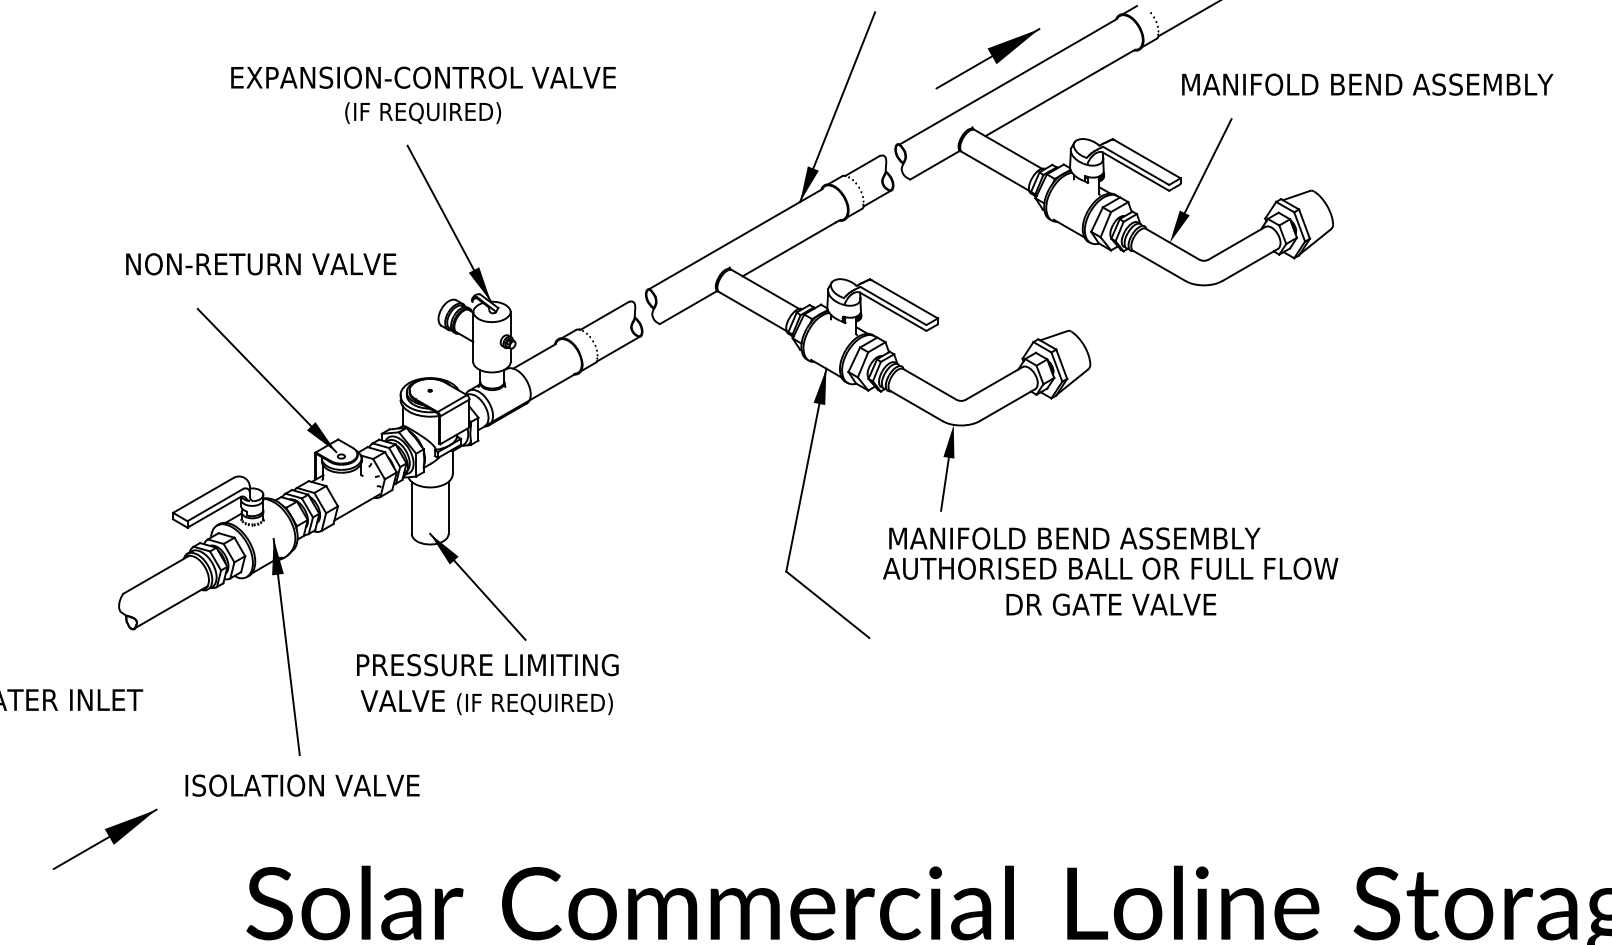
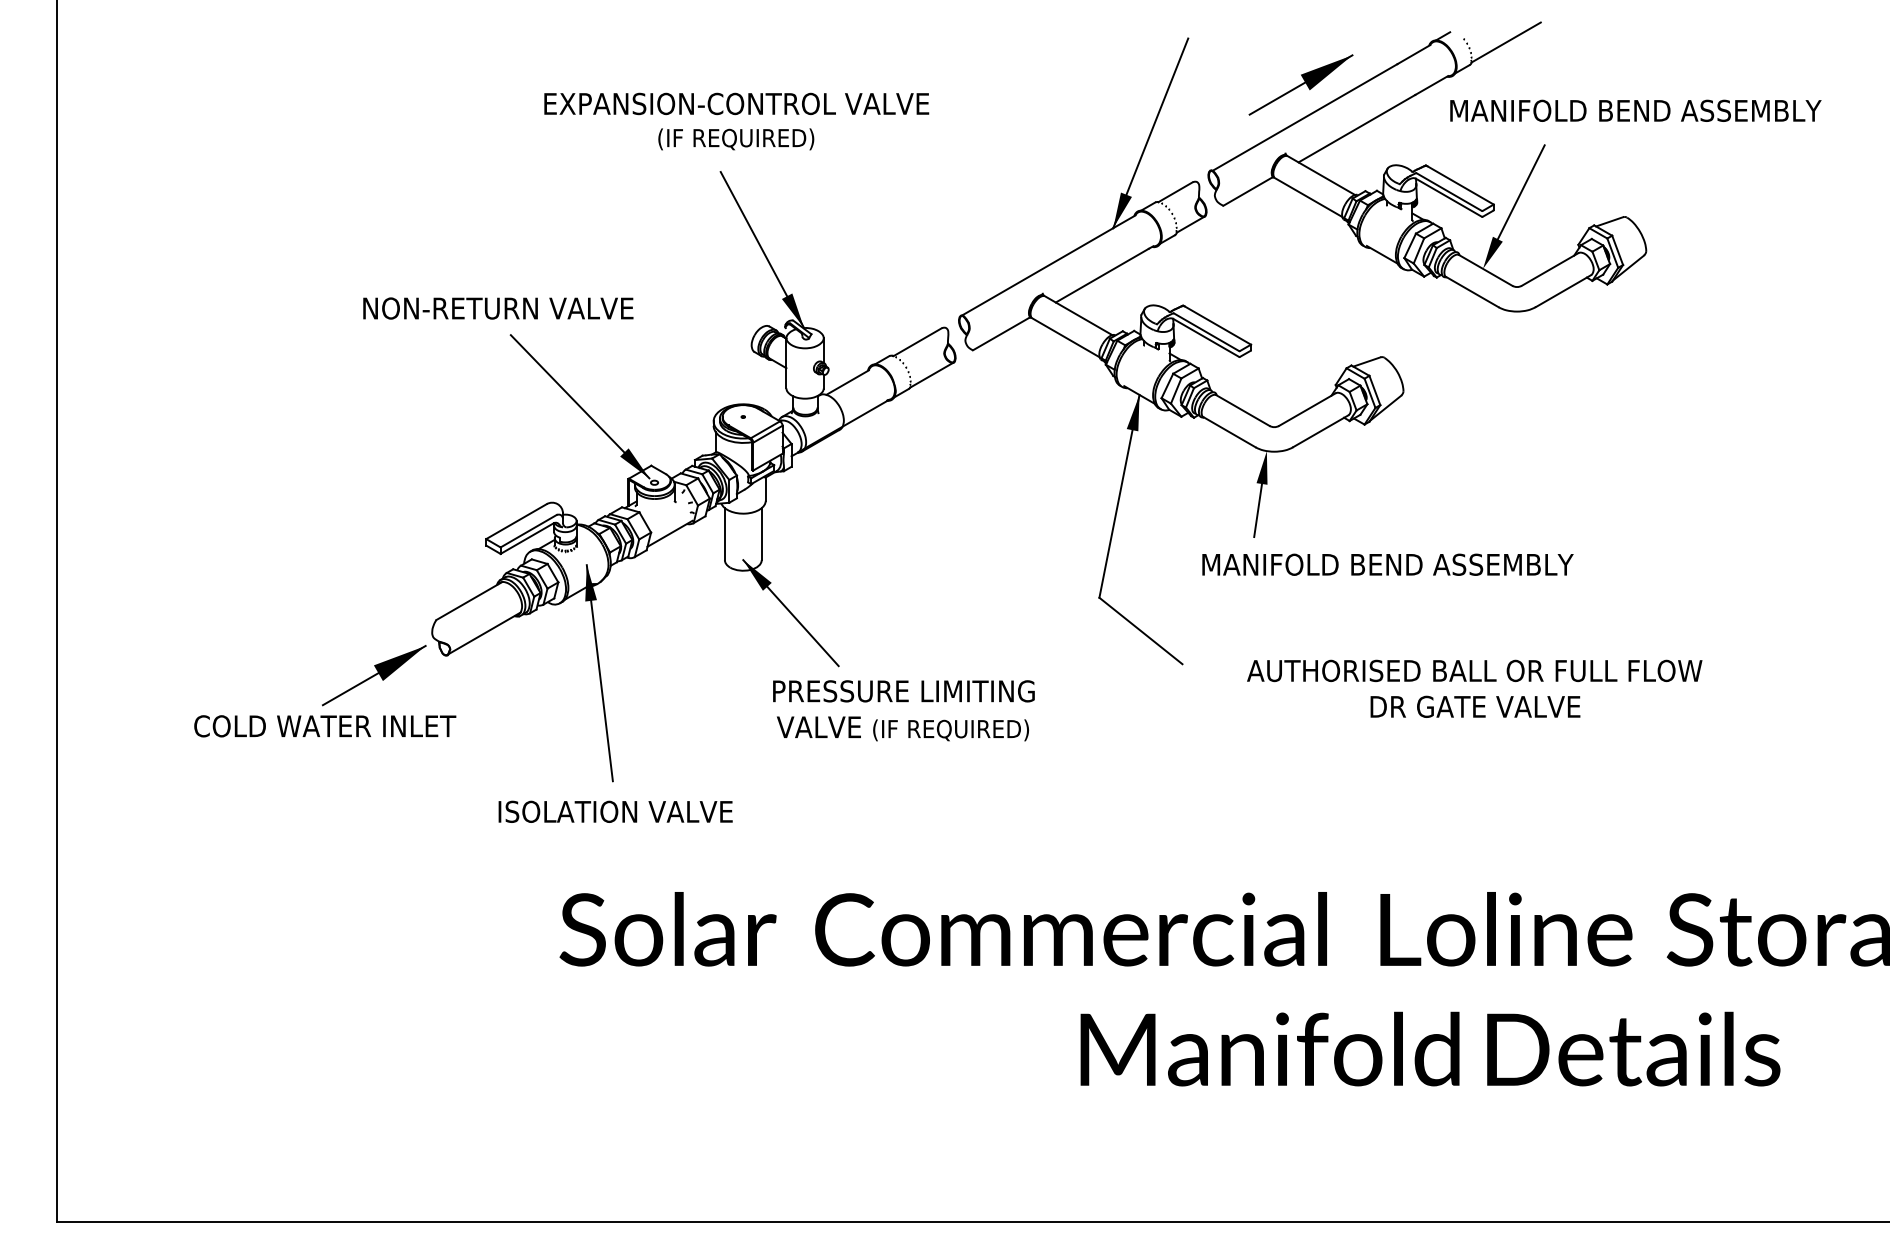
text: (1367, 84) -> (1635, 110), moved
text: (261, 264) -> (498, 308), moved
text: (1110, 586) -> (1474, 688), moved
text: (487, 684) -> (903, 710), moved
part: (105, 839) -> (374, 675), moved

